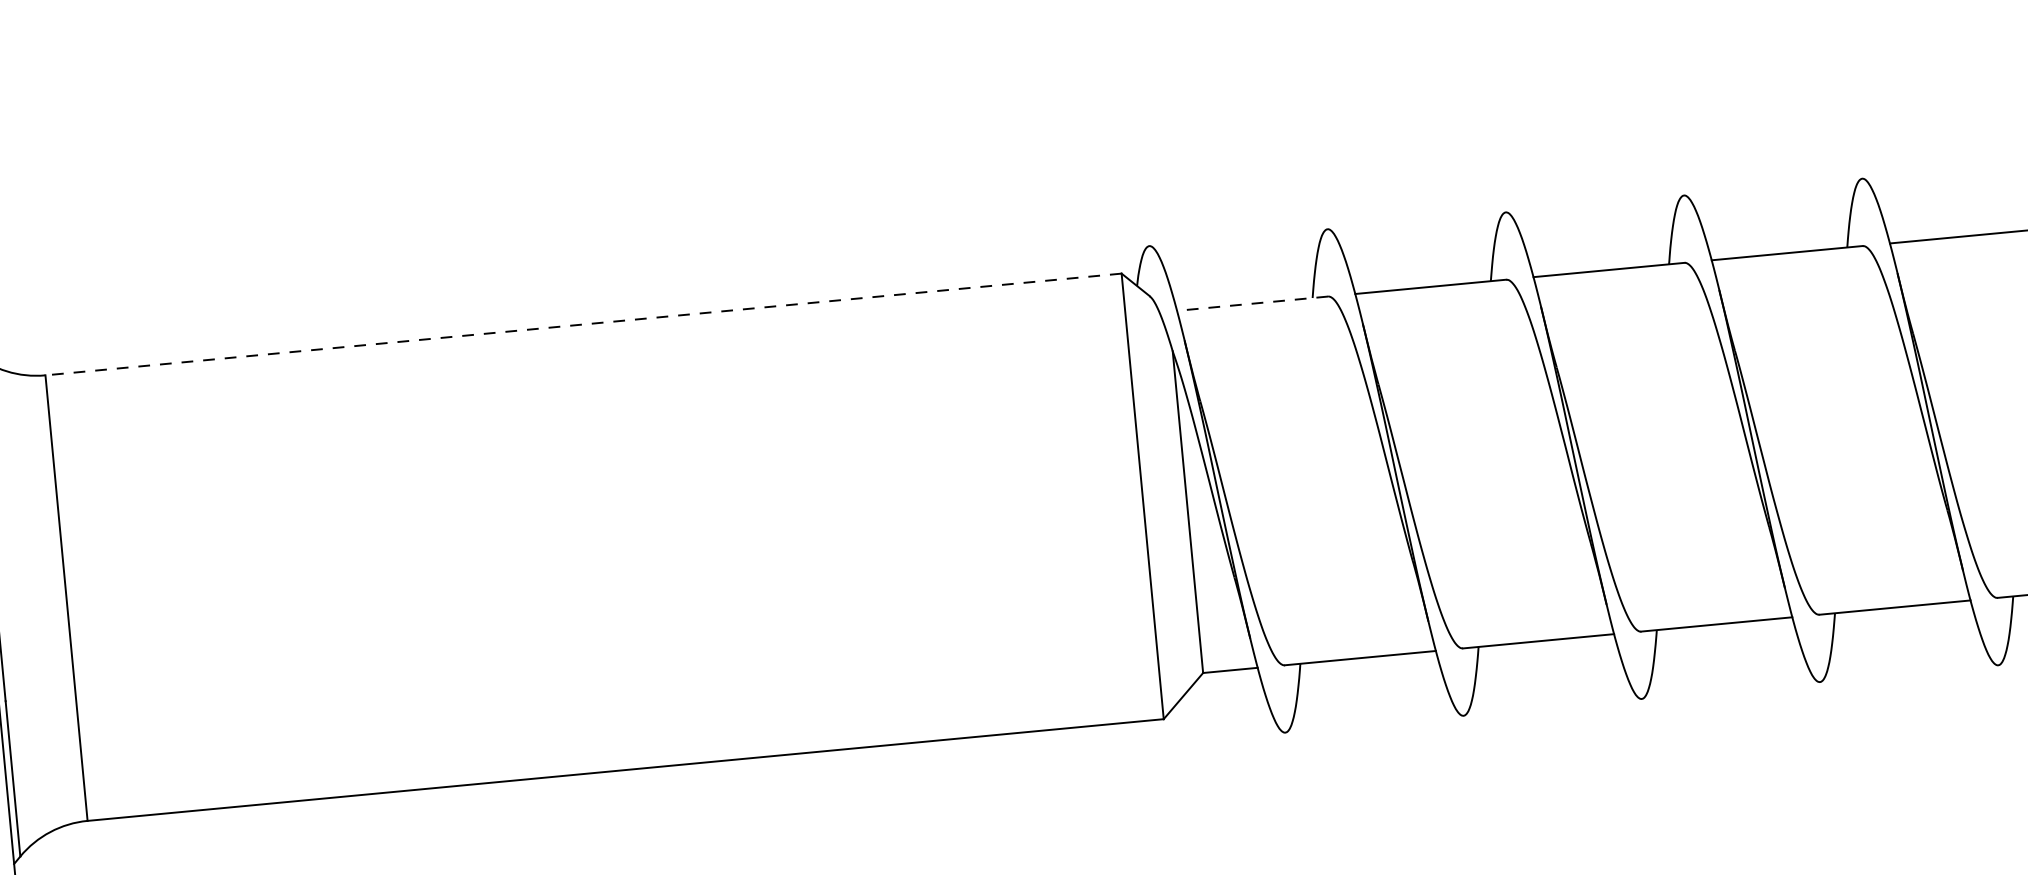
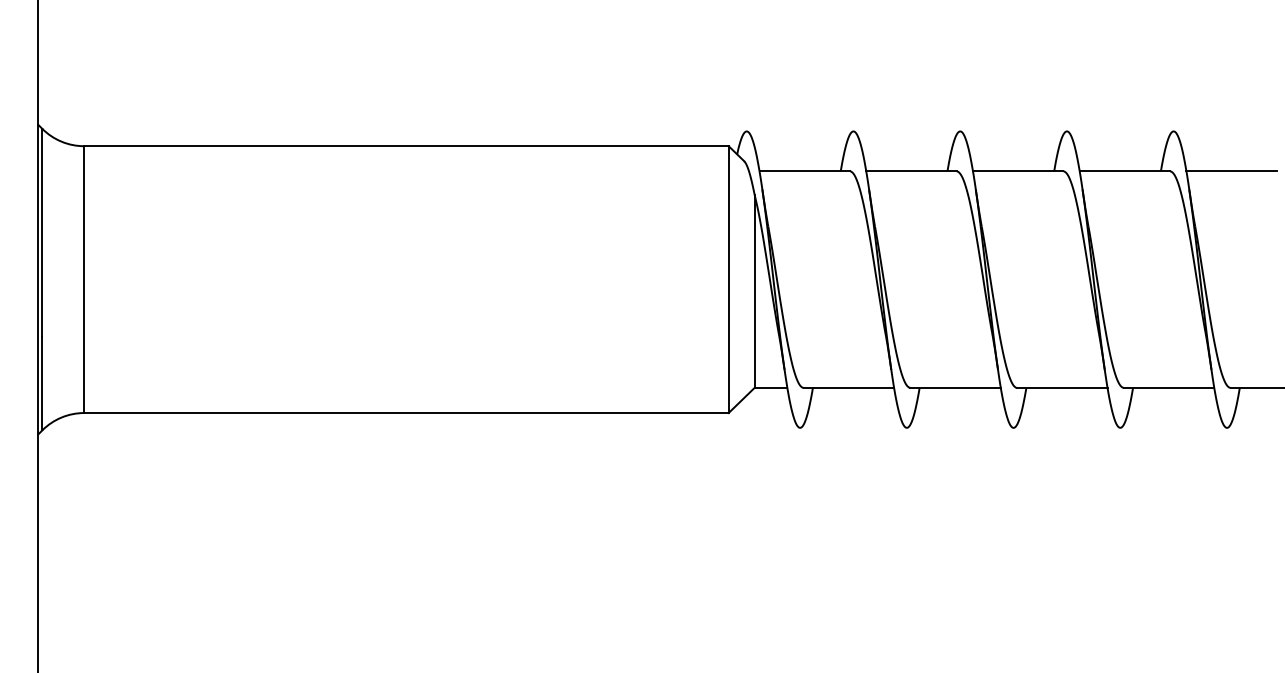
line: (1252, 303) -> (804, 171), dashed -> solid
line: (581, 325) -> (405, 146), dashed -> solid

